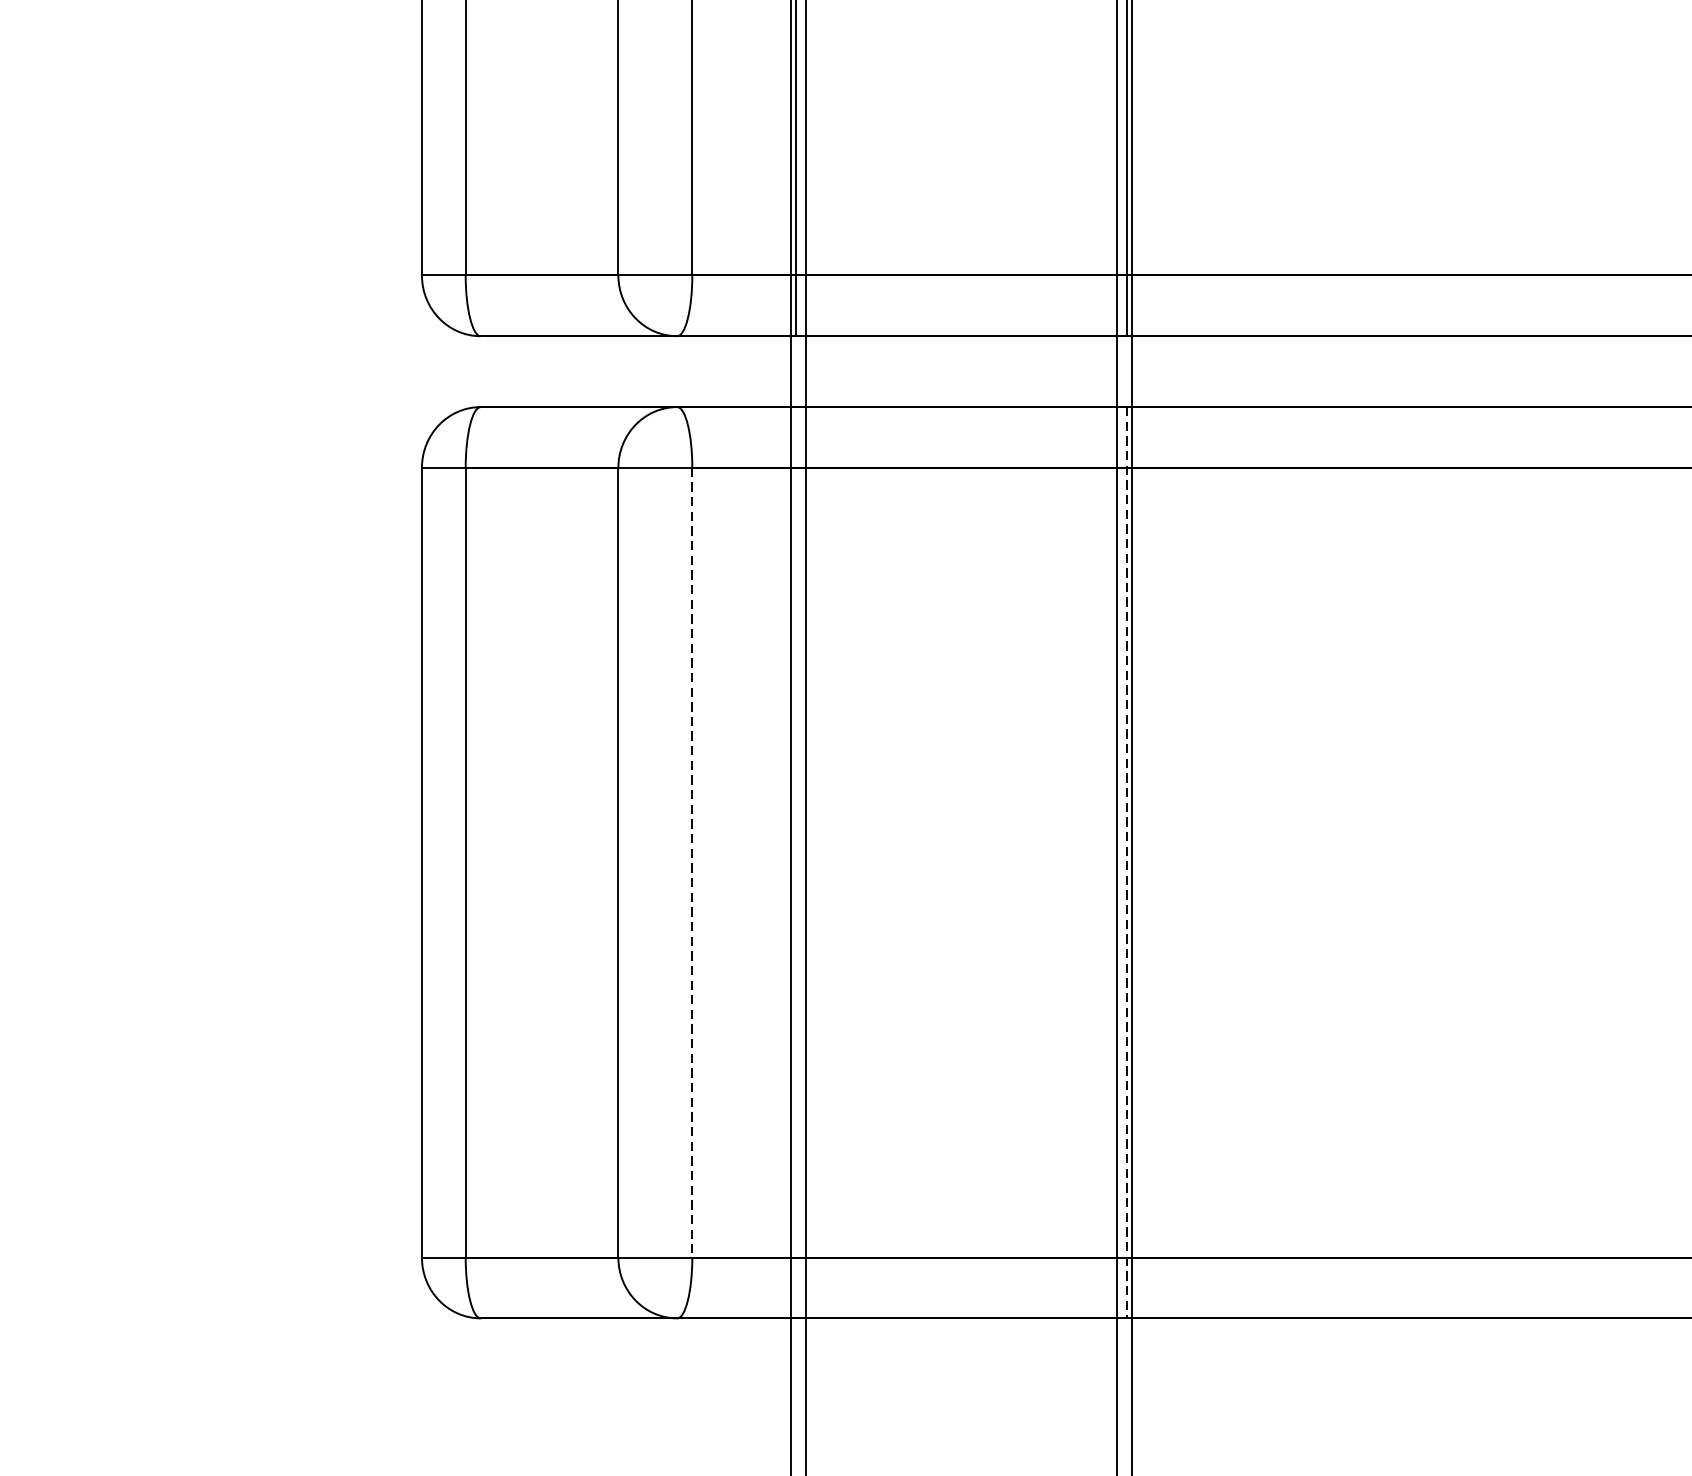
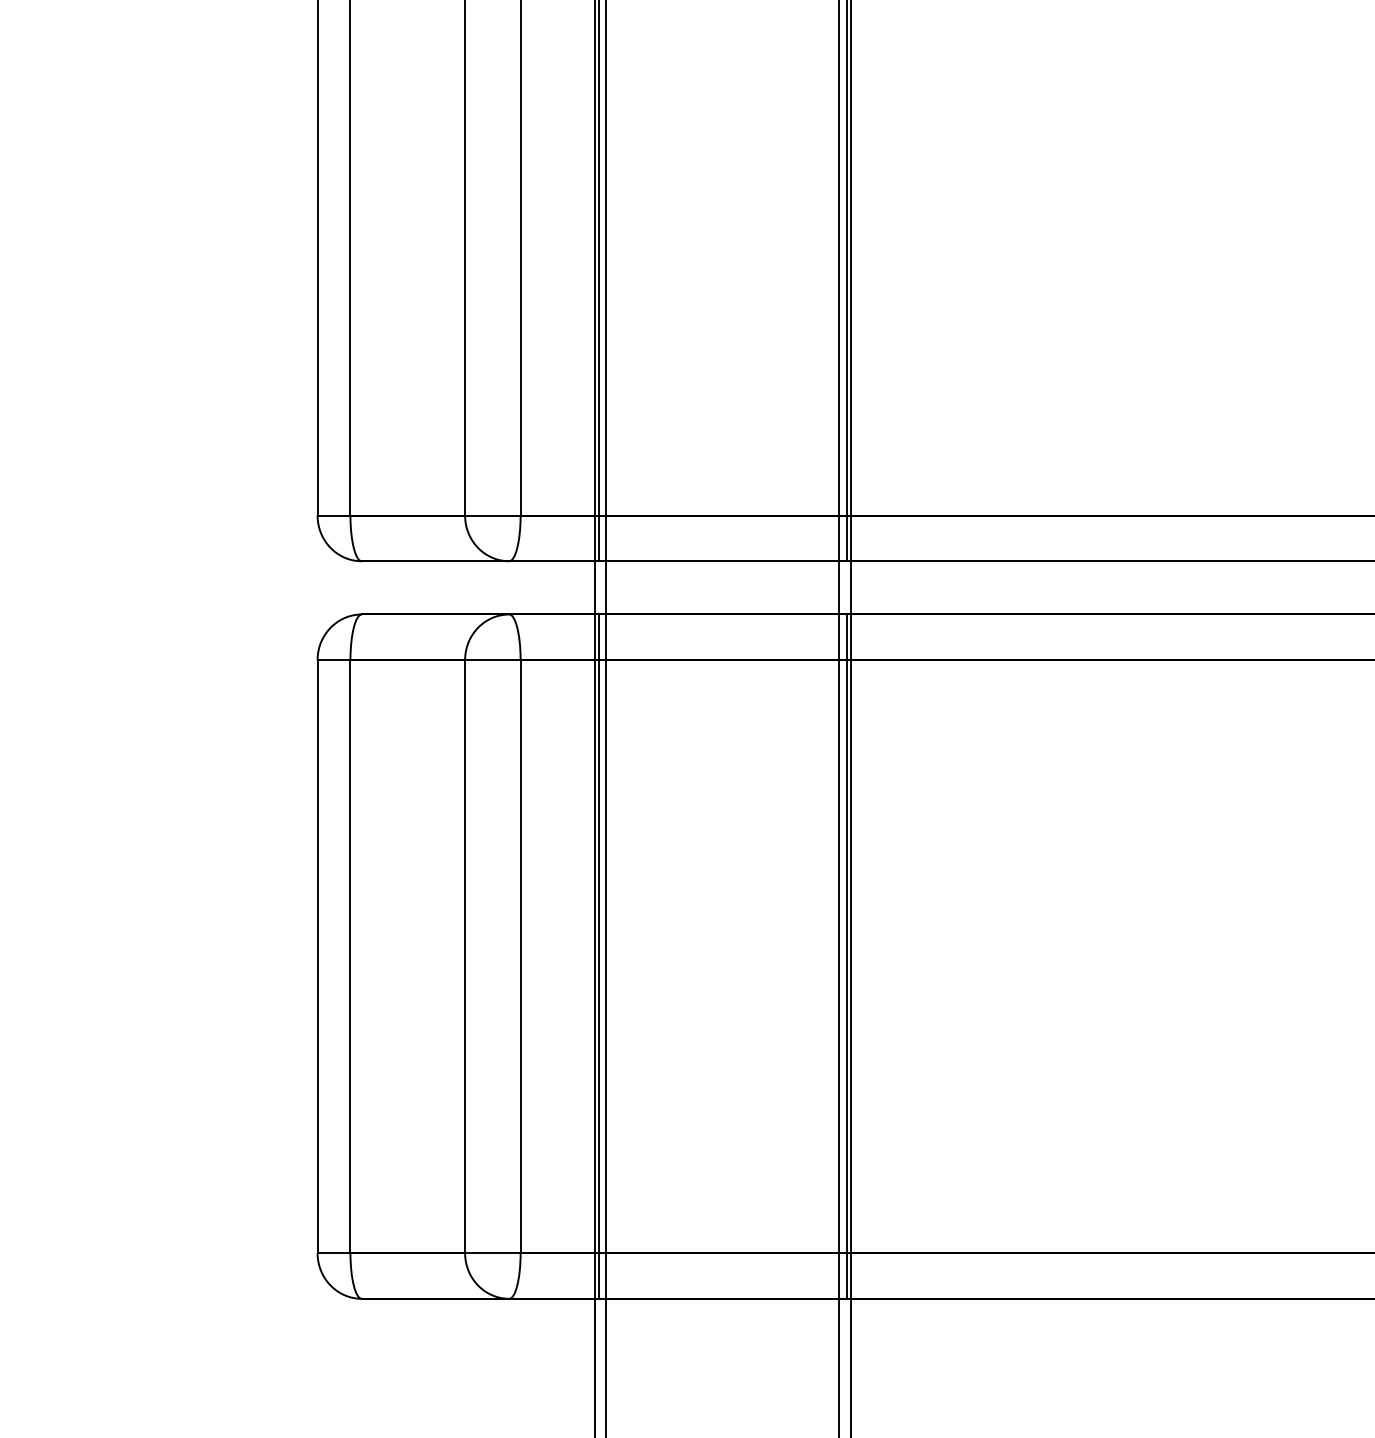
line: (692, 862) -> (520, 956), dashed -> solid
line: (795, 862) -> (598, 956), added
line: (1126, 863) -> (846, 957), dashed -> solid

